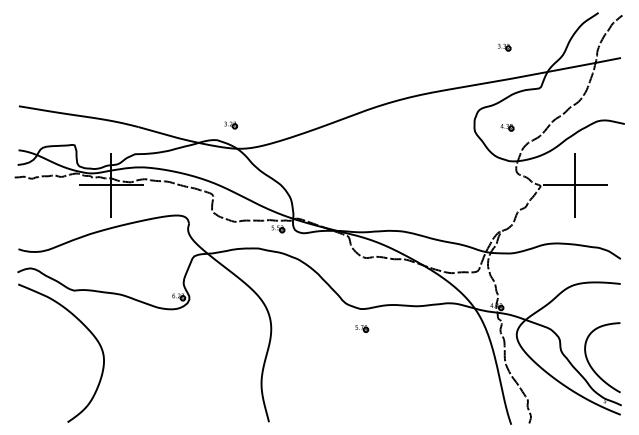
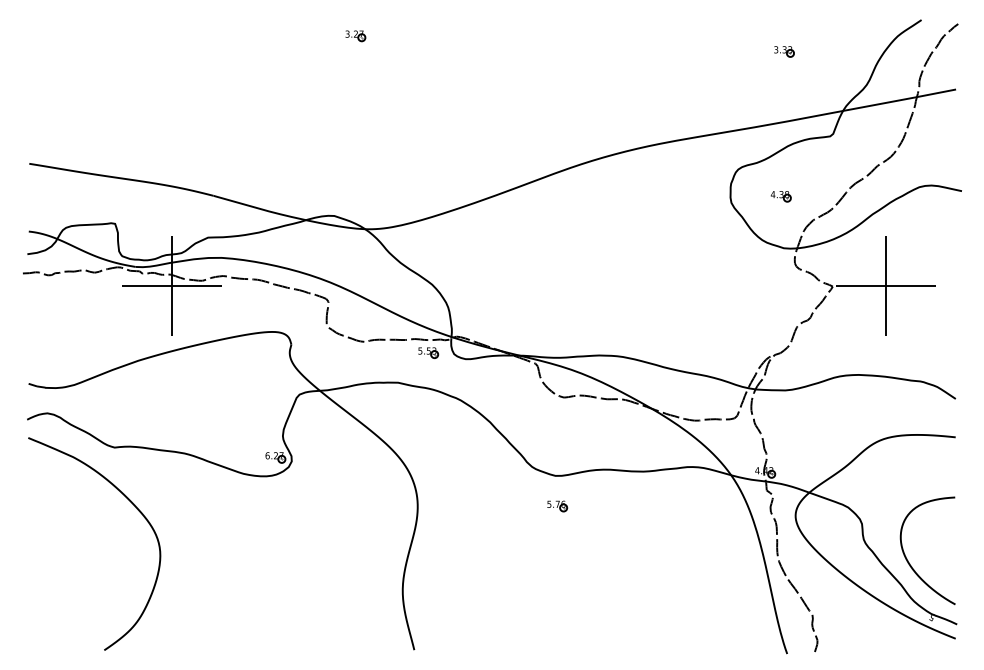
part: (504, 47) -> (784, 51), moved
part: (231, 125) -> (356, 36), moved

